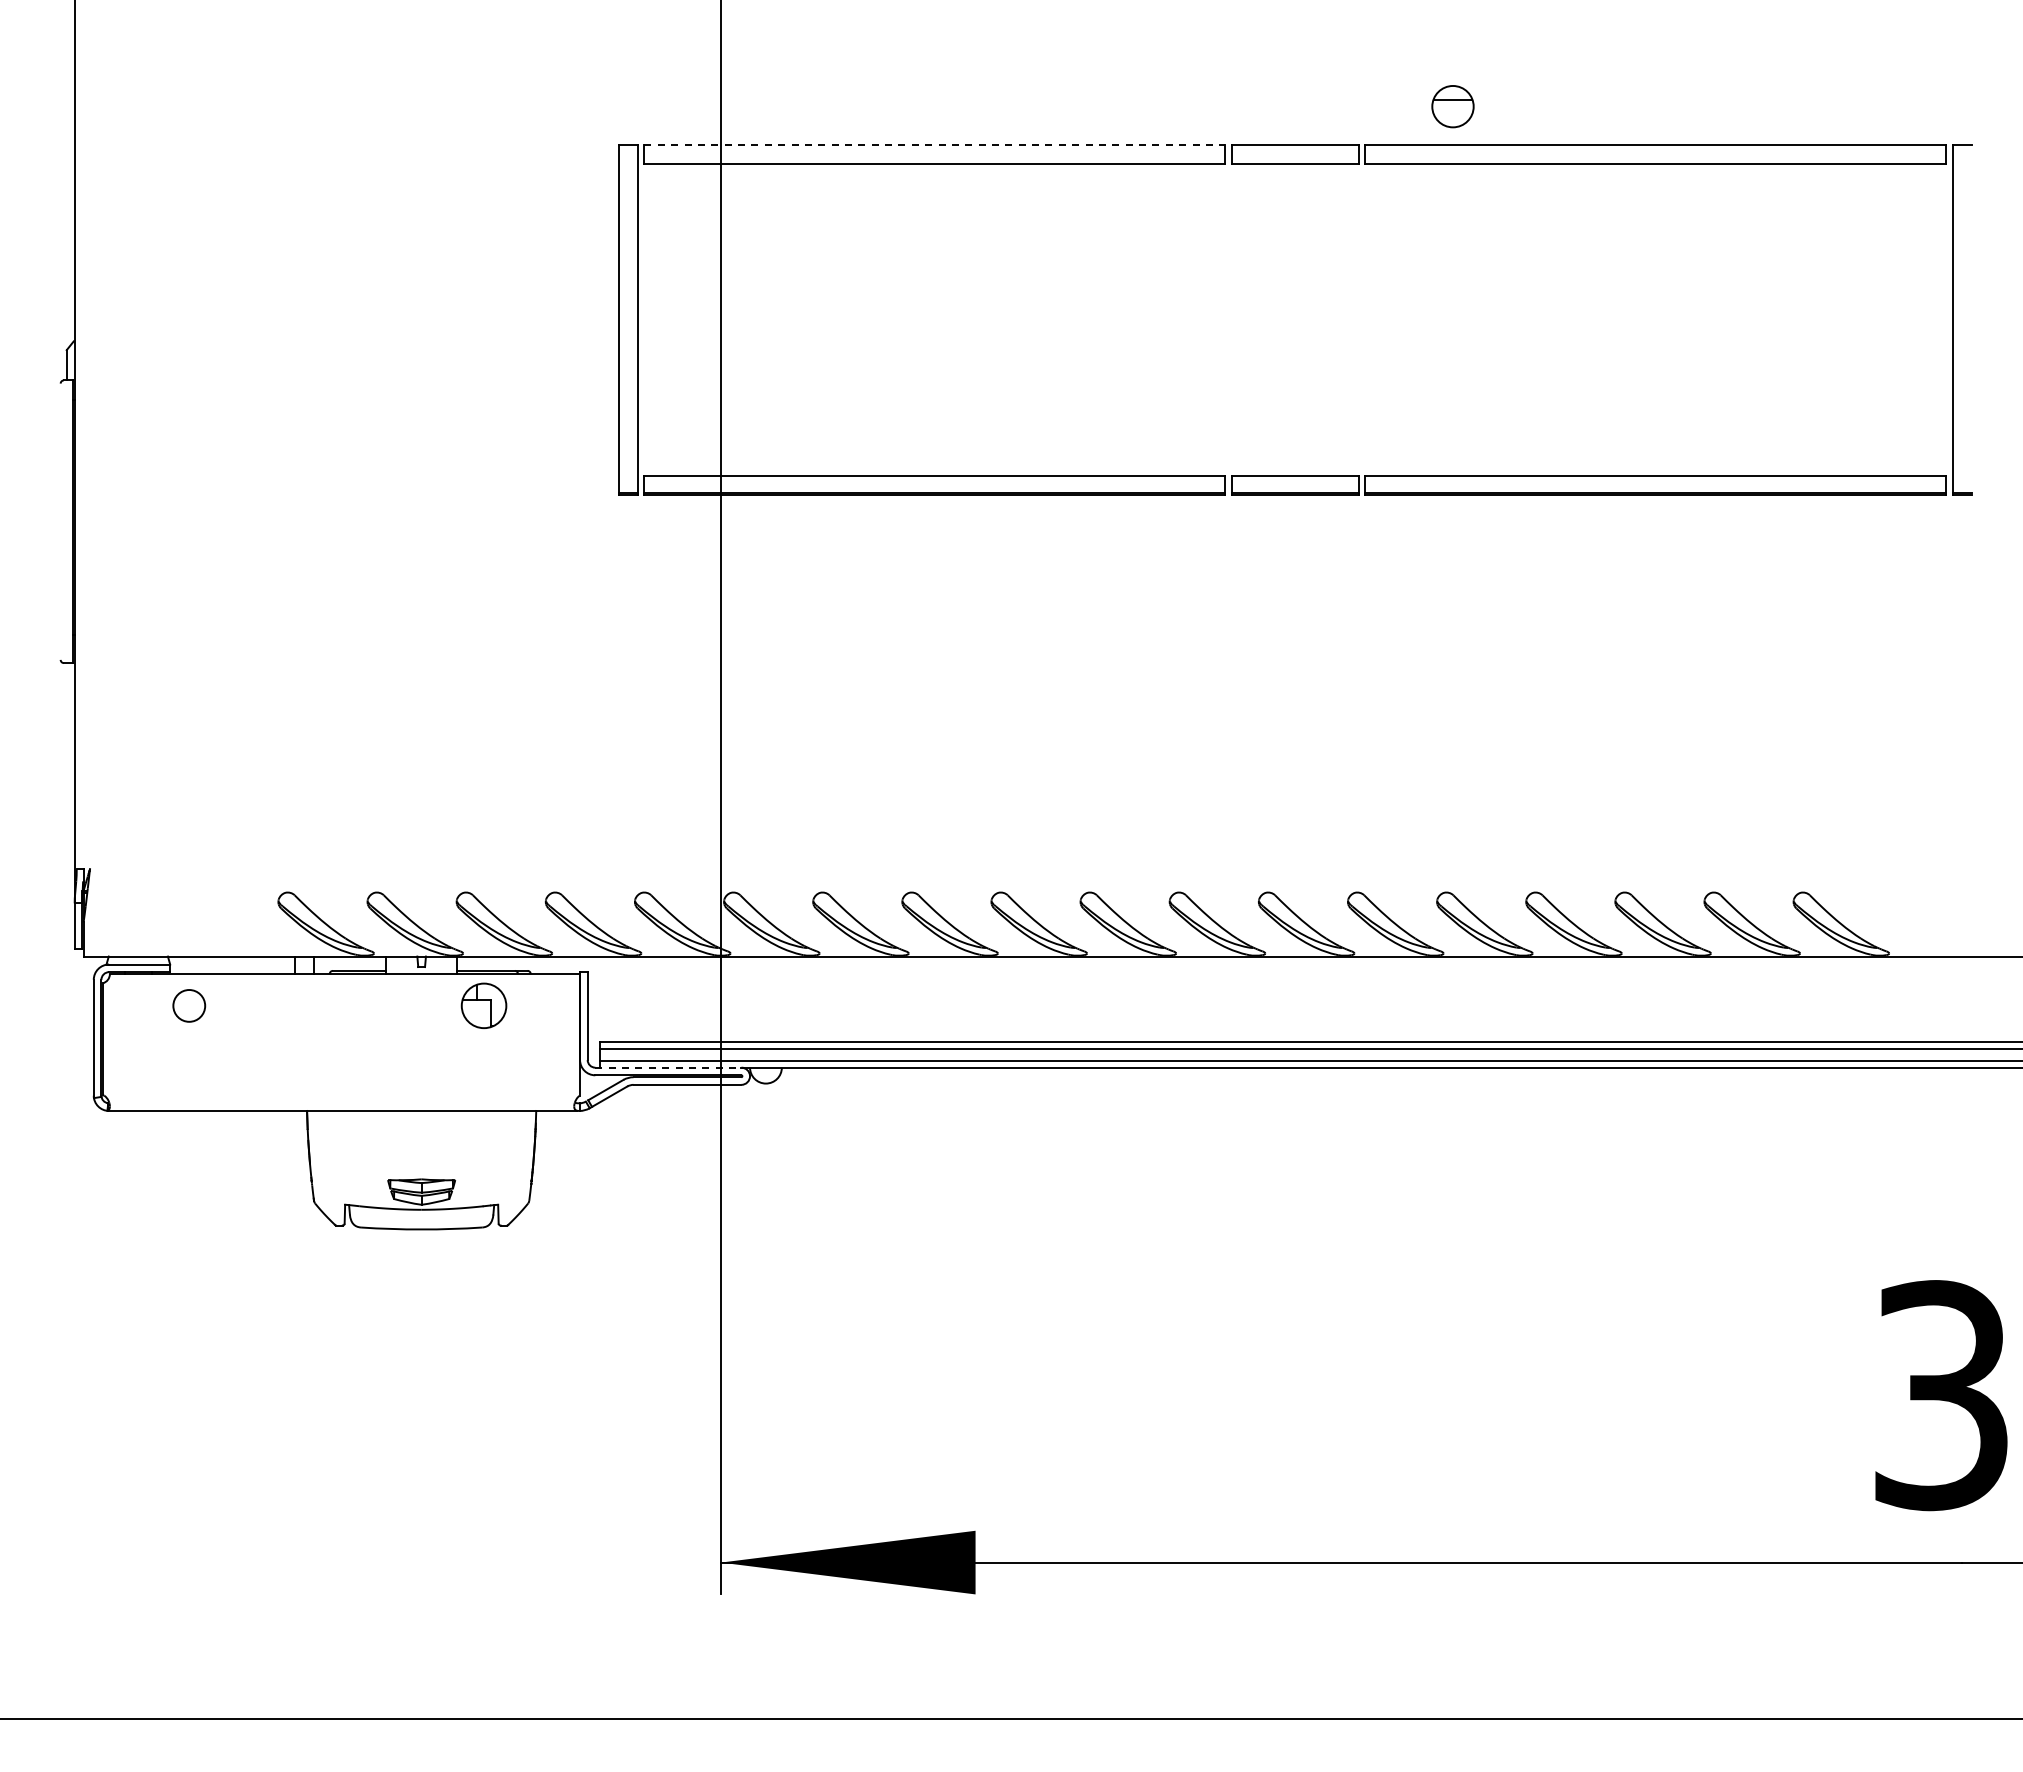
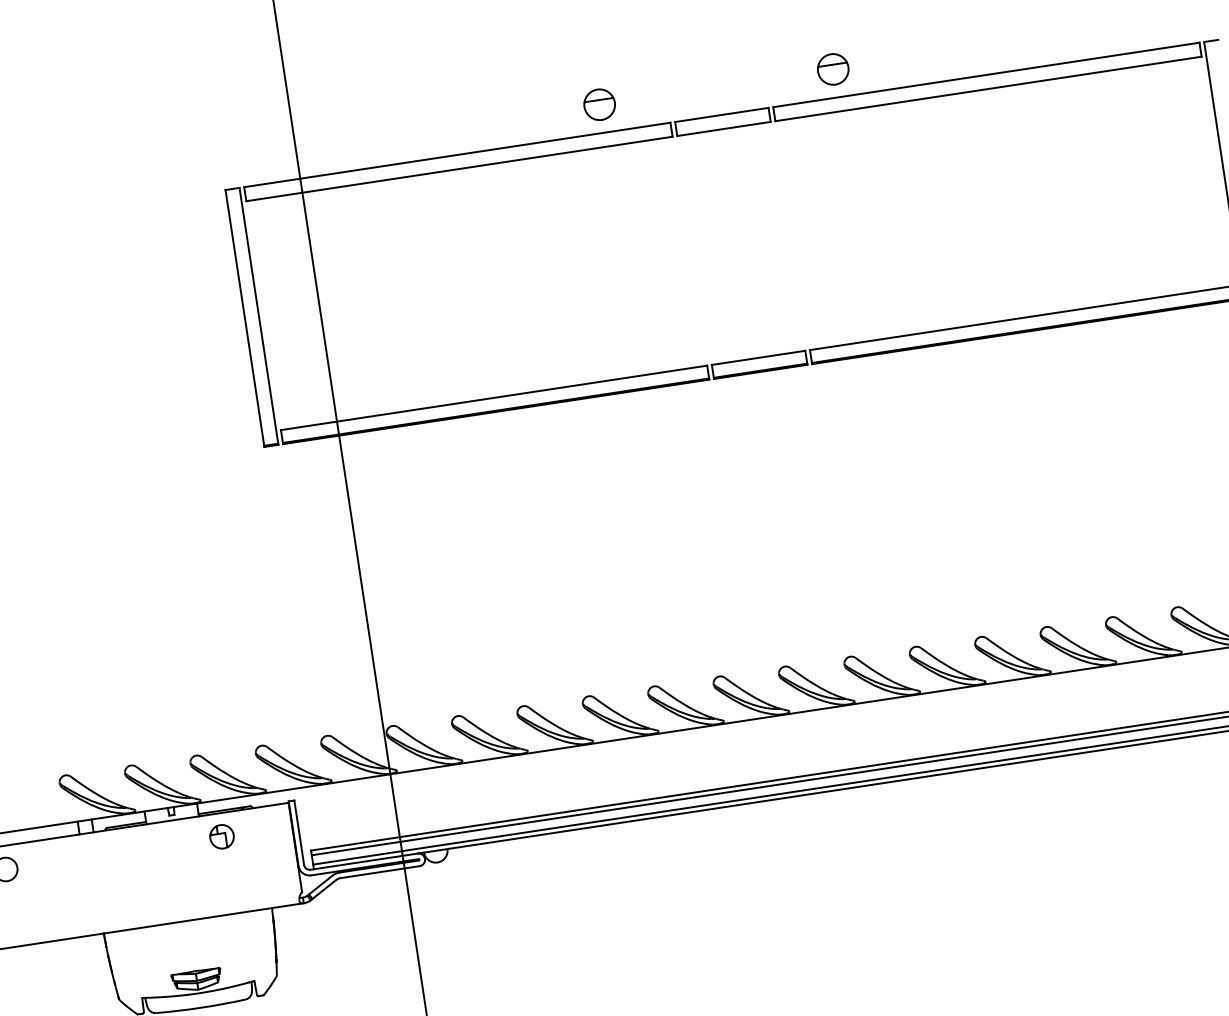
part: (1134, 106) -> (599, 104), added
line: (935, 144) -> (457, 154), dashed -> solid
part: (483, 1005) -> (221, 836), size x0.71
line: (668, 1067) -> (364, 861), dashed -> solid

